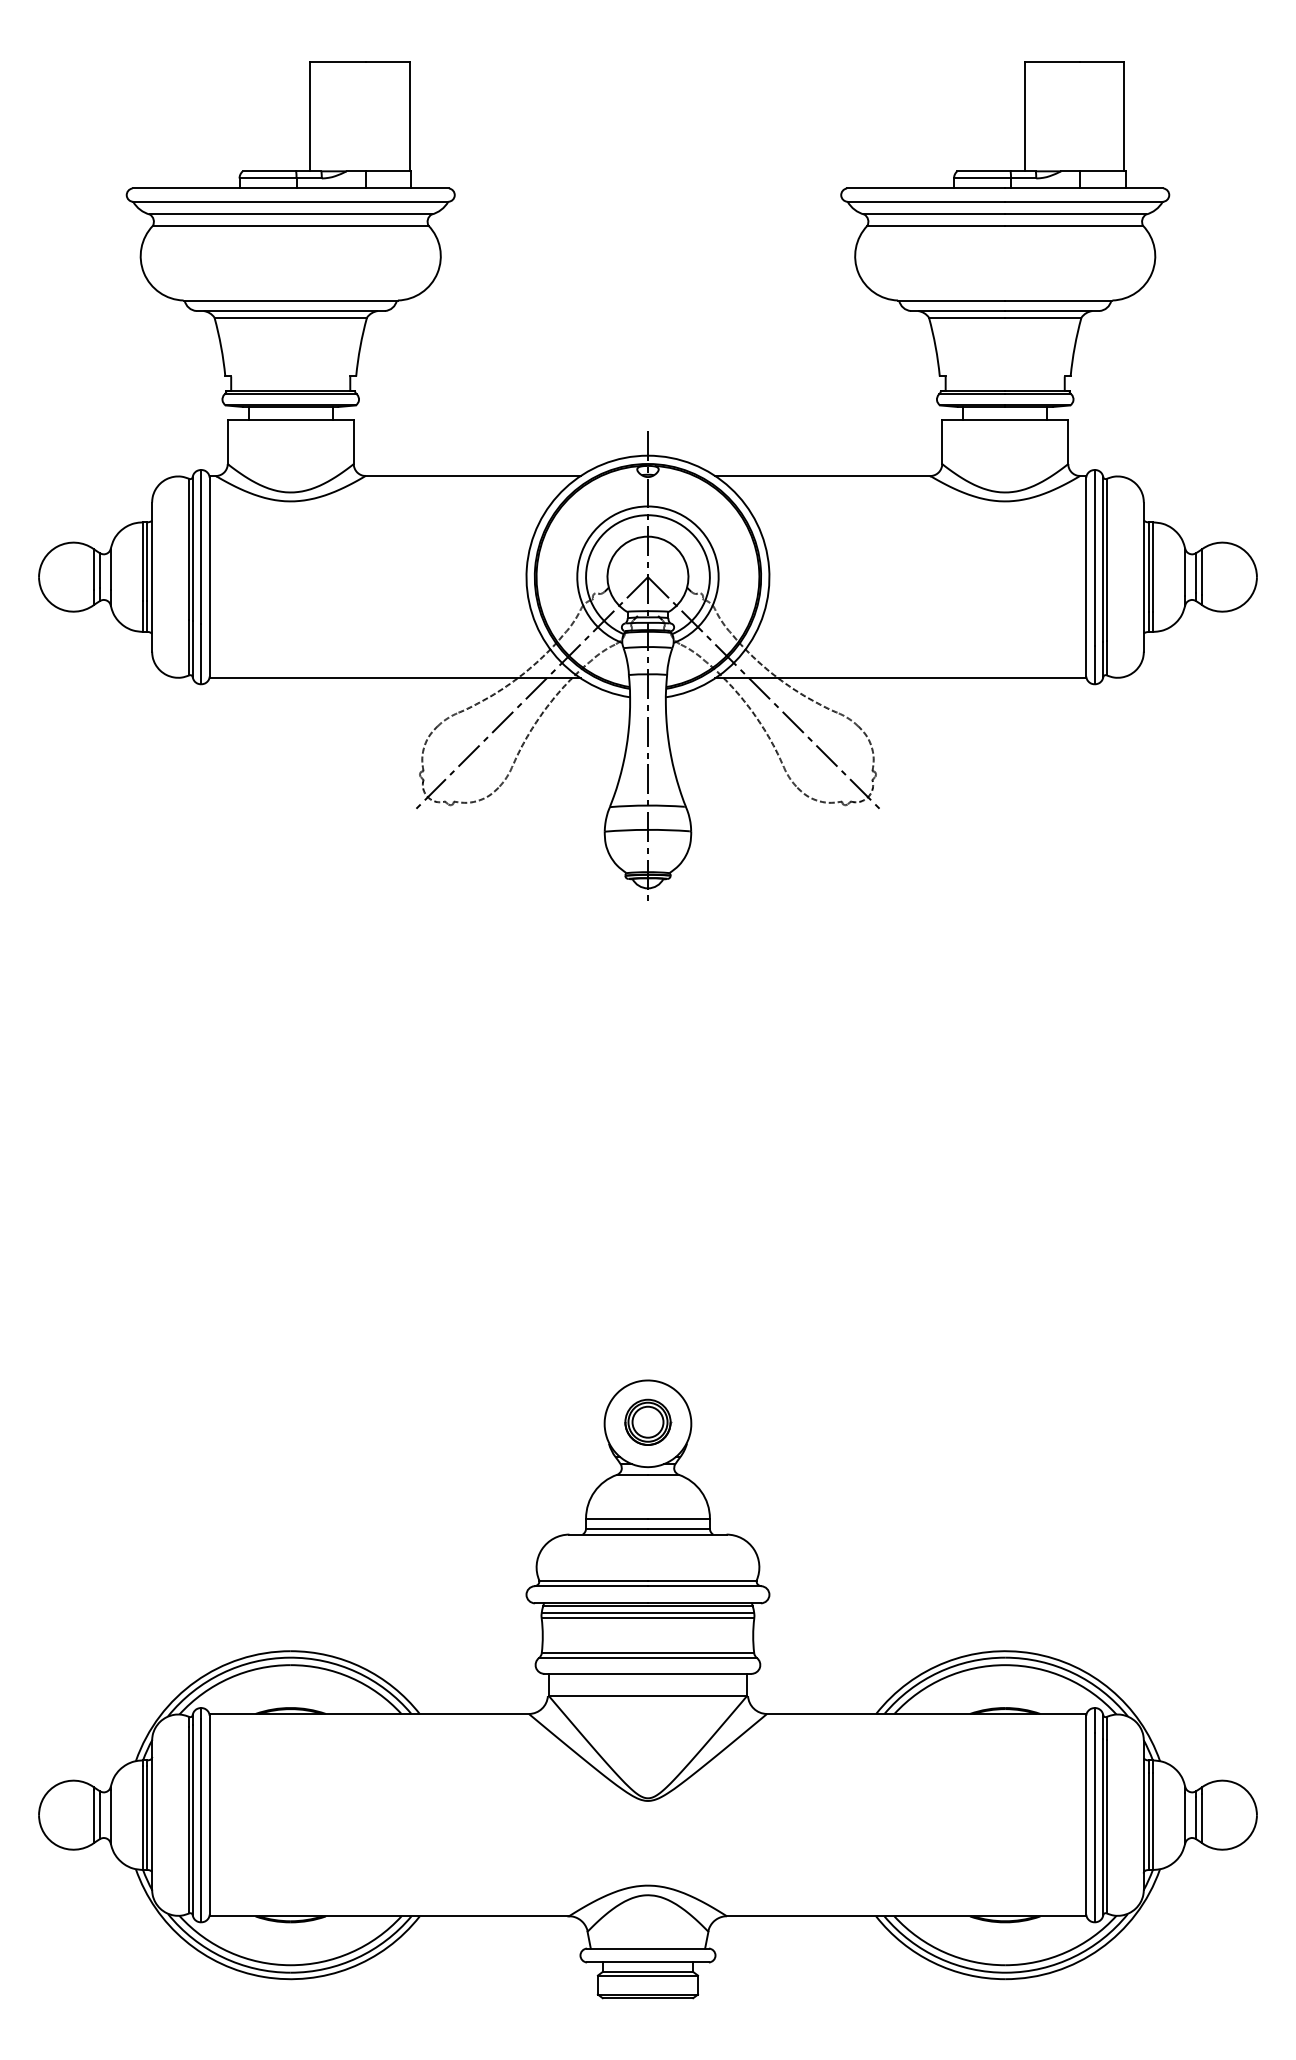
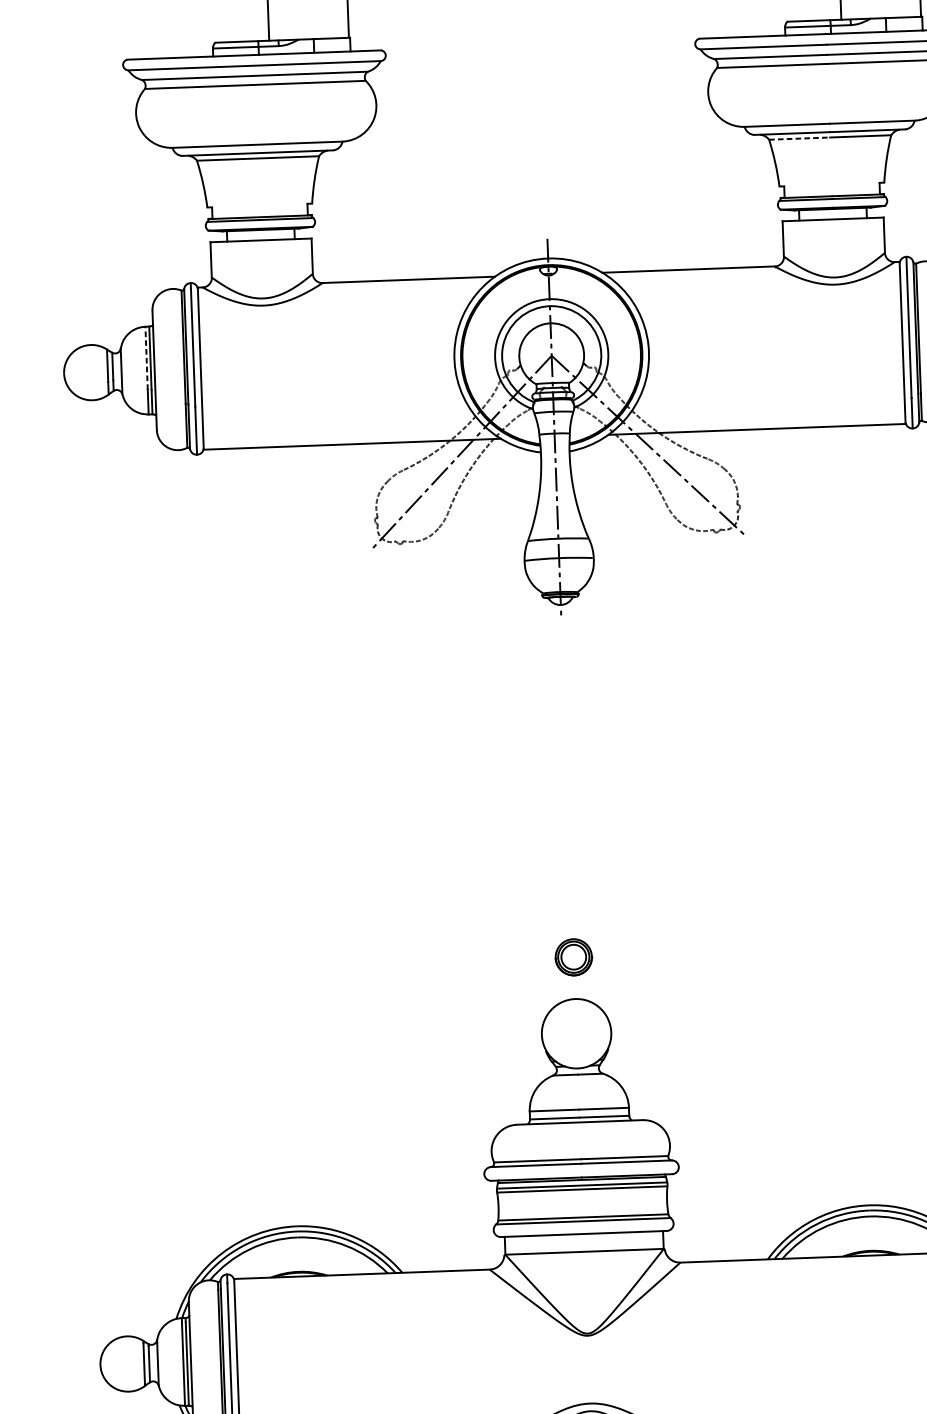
line: (967, 317) -> (799, 138), solid -> dashed
line: (142, 561) -> (146, 358), solid -> dashed
part: (648, 1421) -> (574, 956), moved

